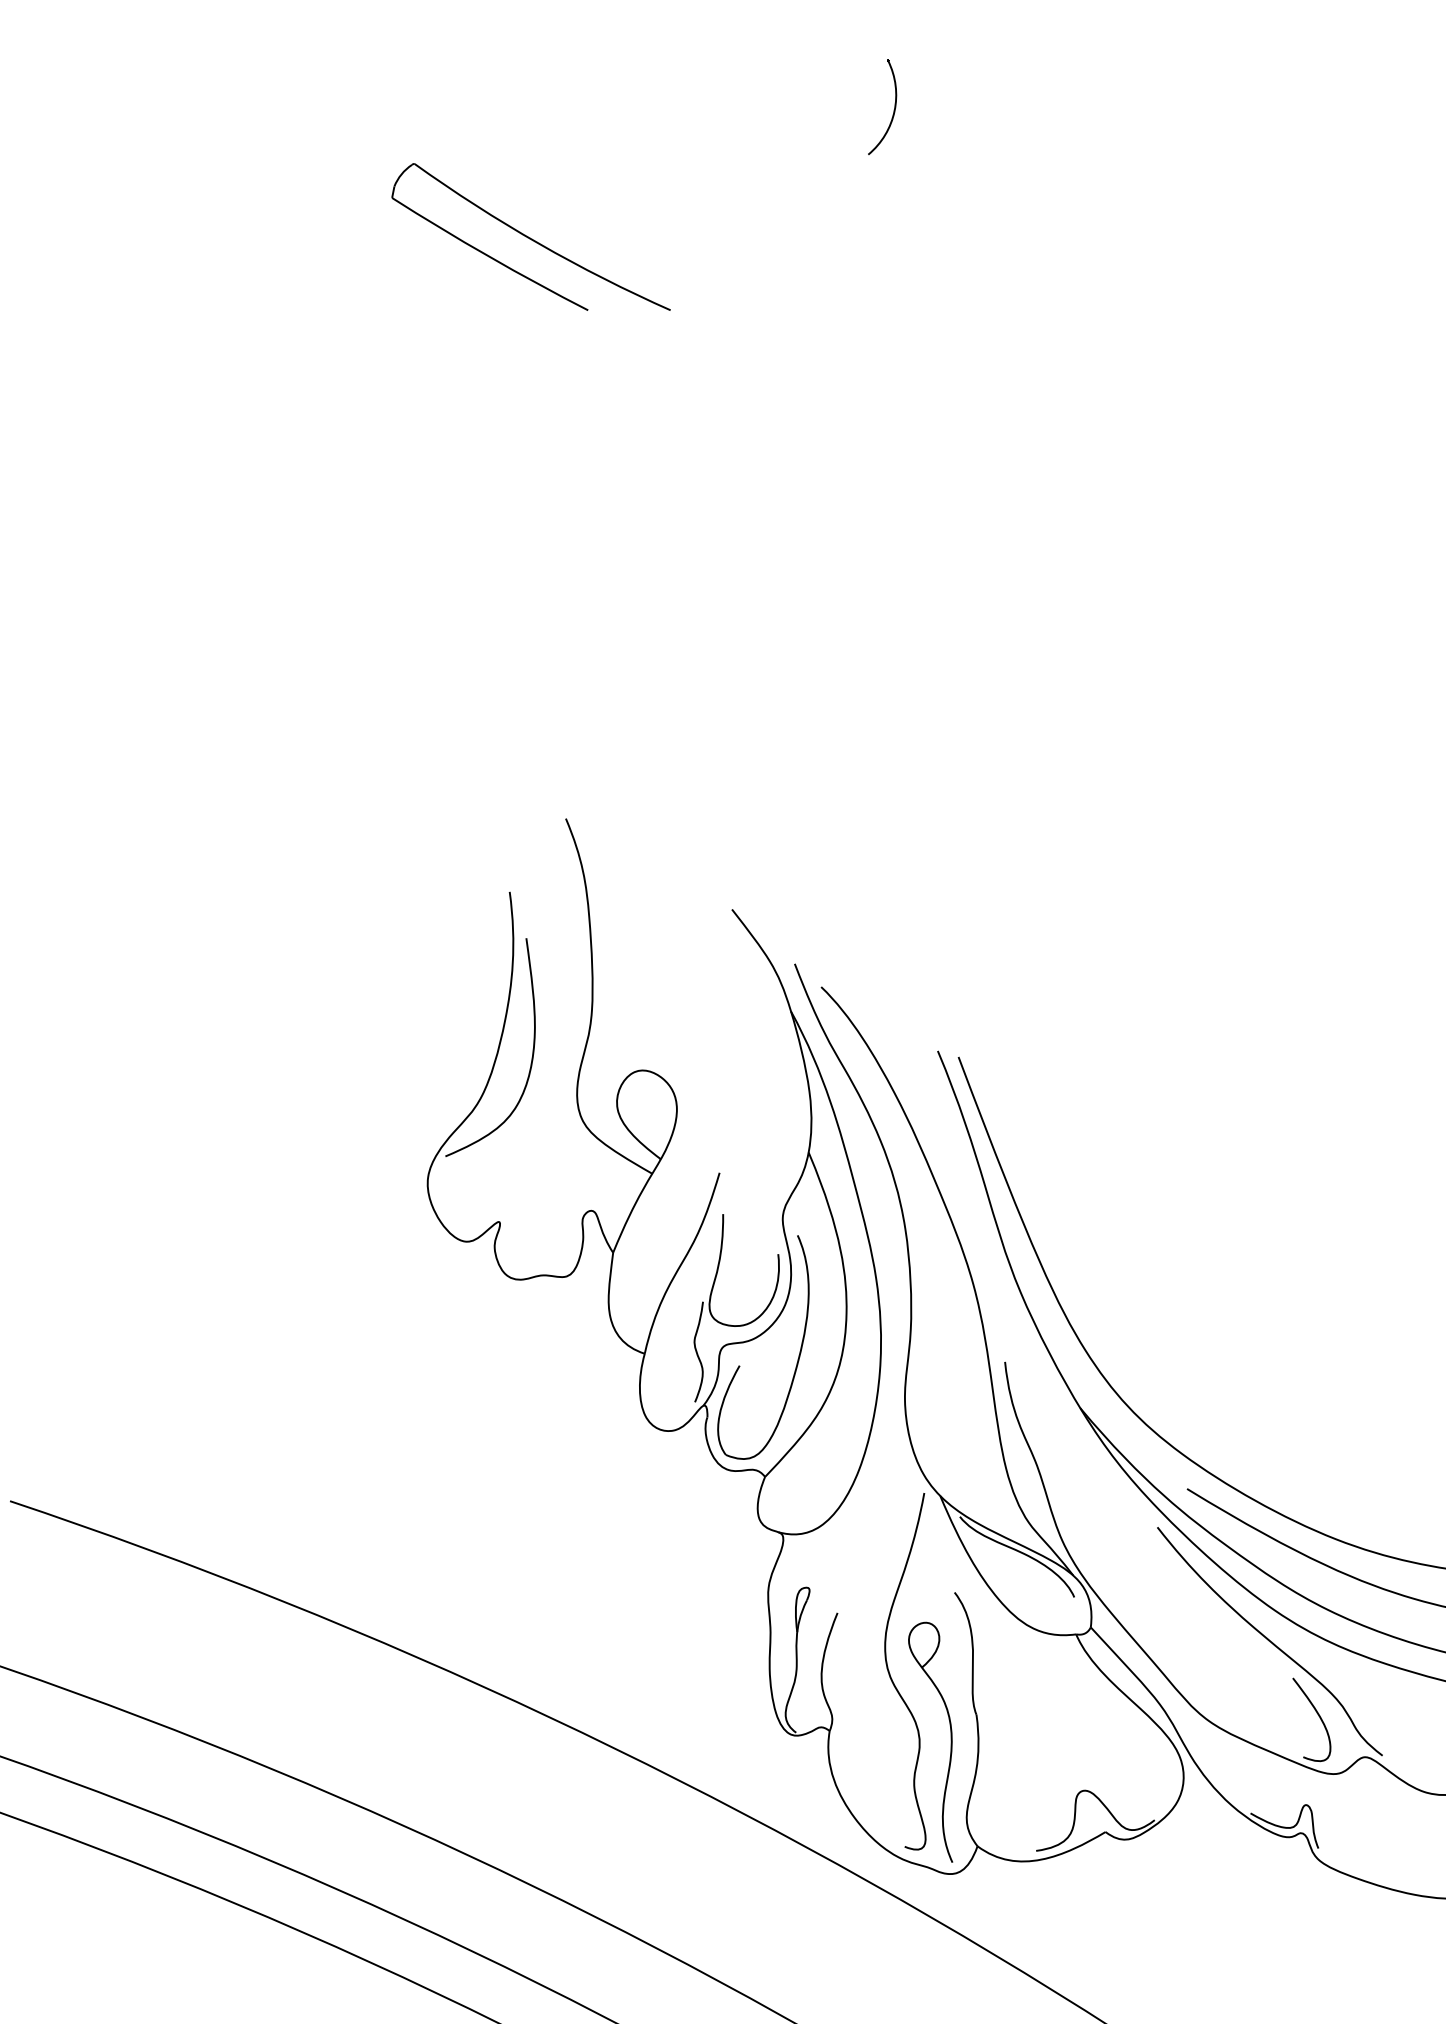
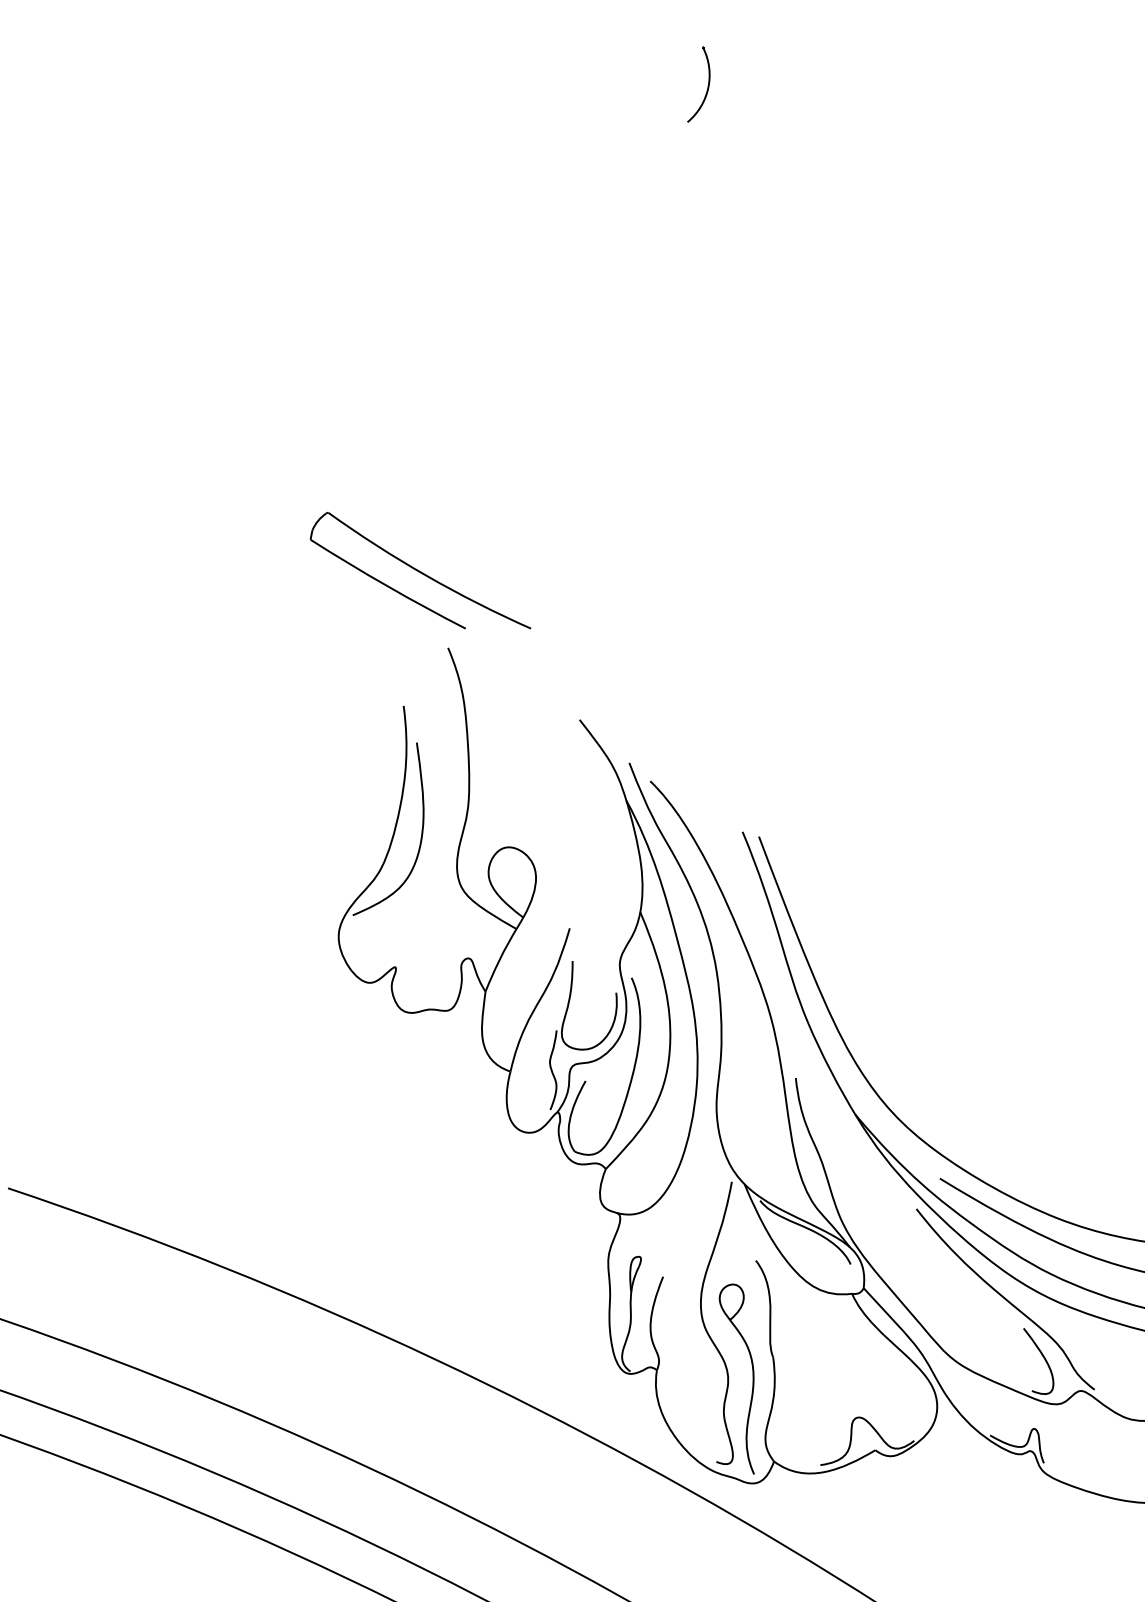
part: (530, 236) -> (420, 570), moved

